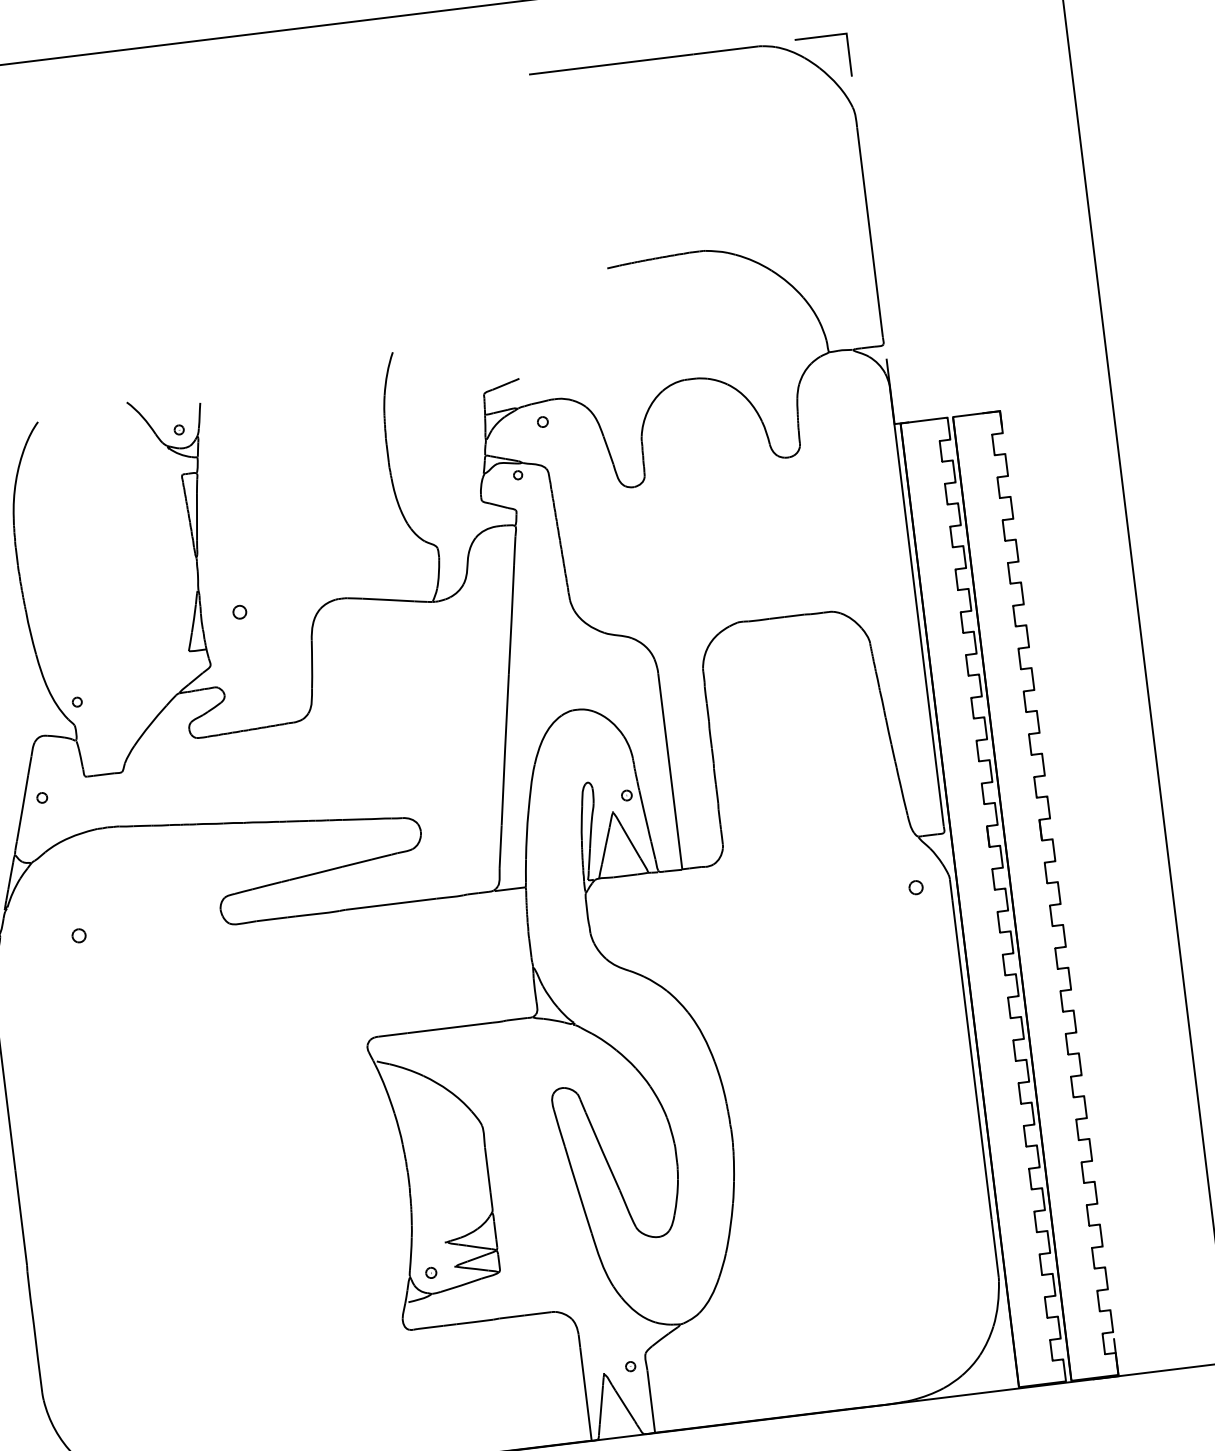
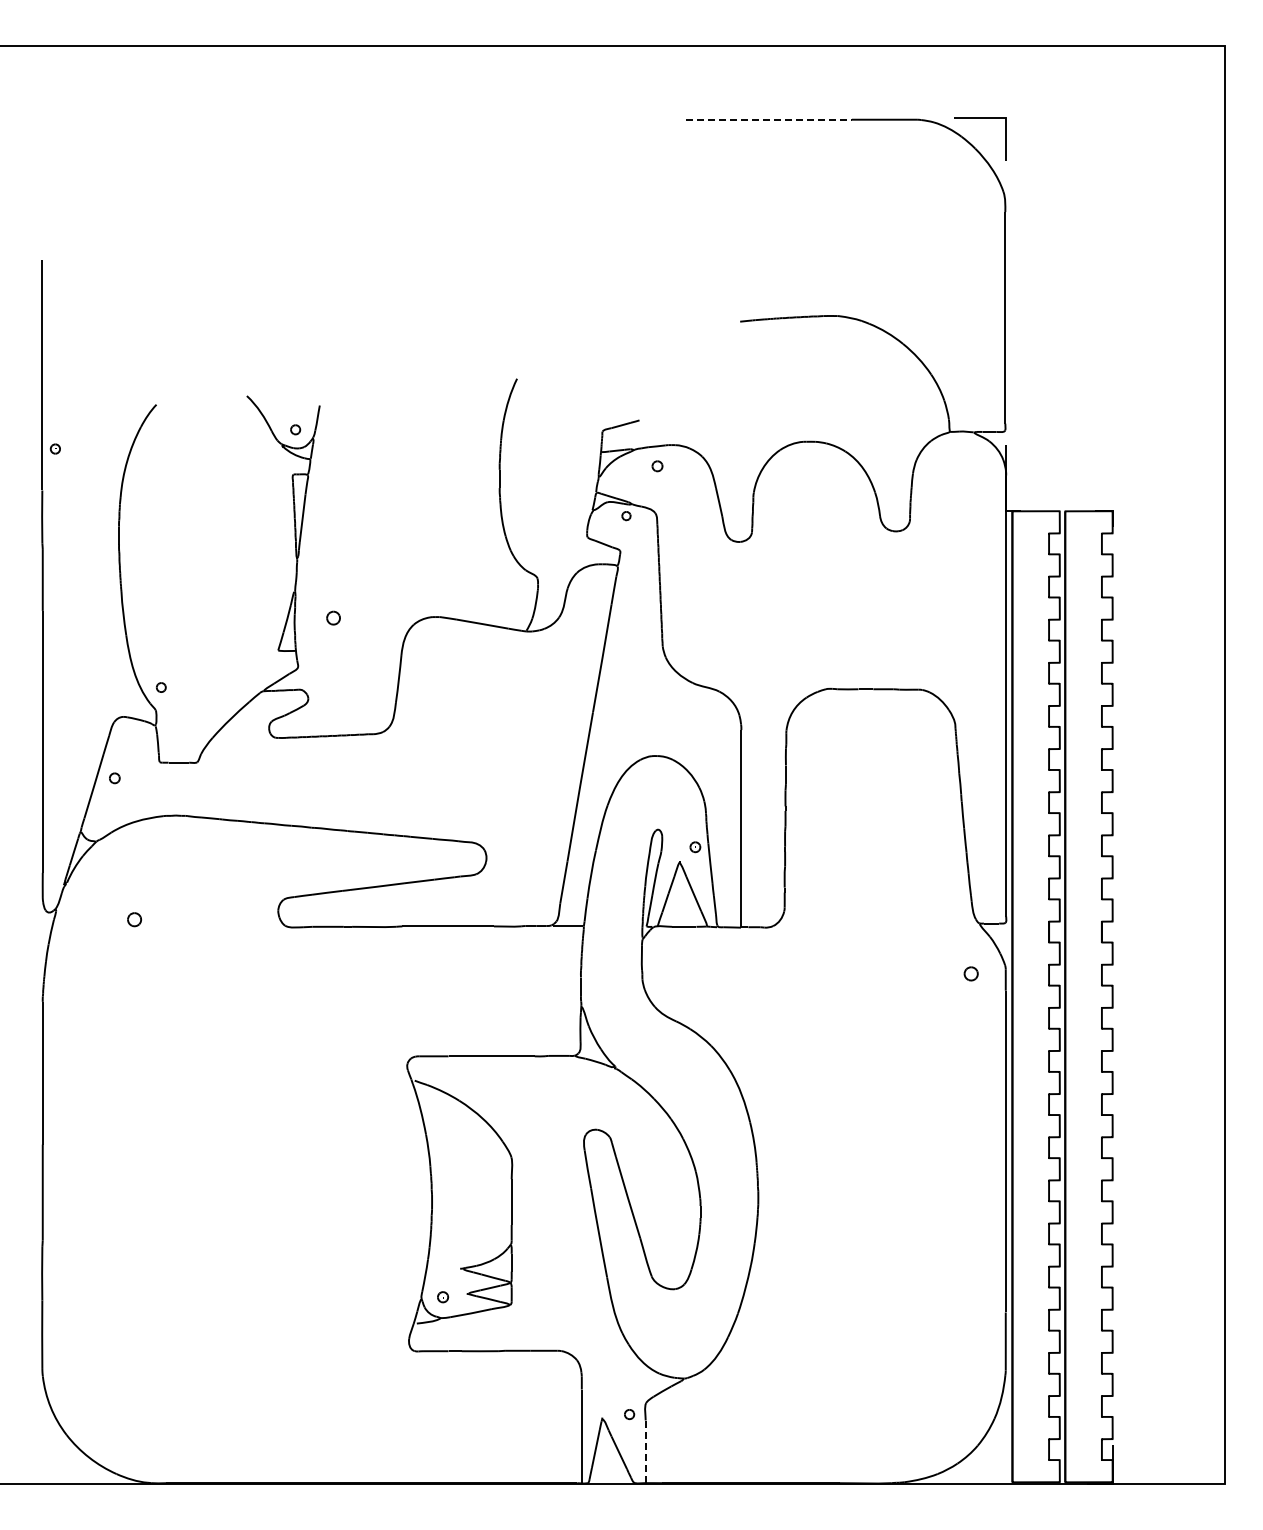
line: (611, 64) -> (769, 119), solid -> dashed
line: (651, 1402) -> (645, 1452), solid -> dashed

